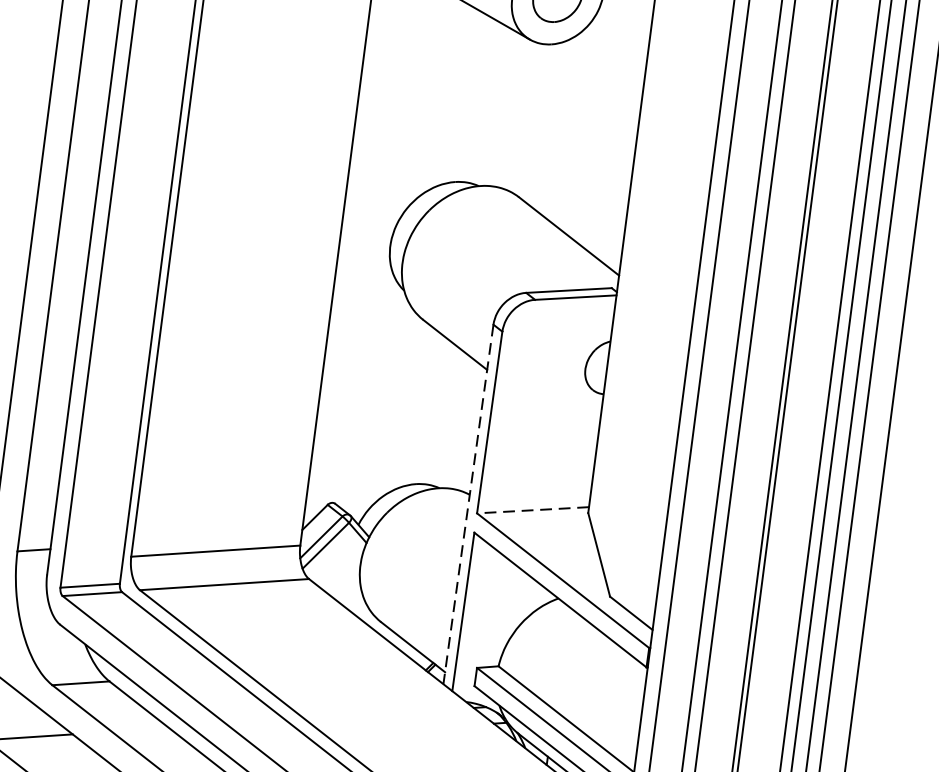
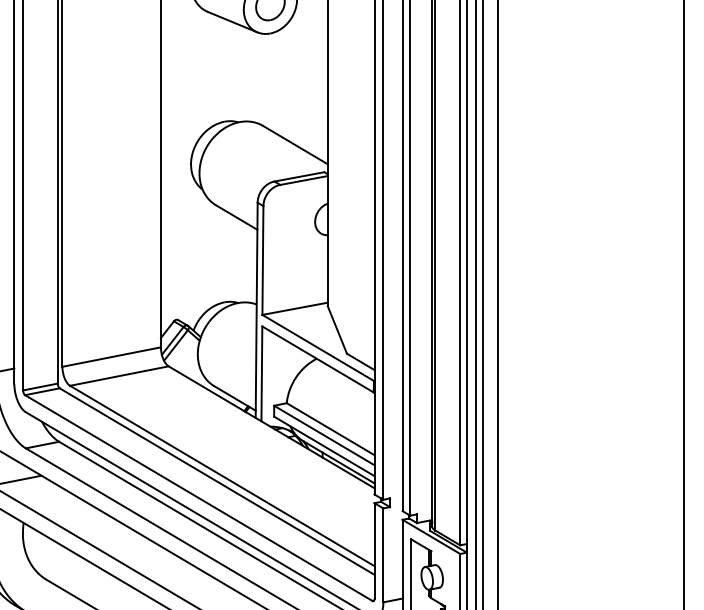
line: (468, 504) -> (256, 310), dashed -> solid
line: (532, 509) -> (294, 308), dashed -> solid

